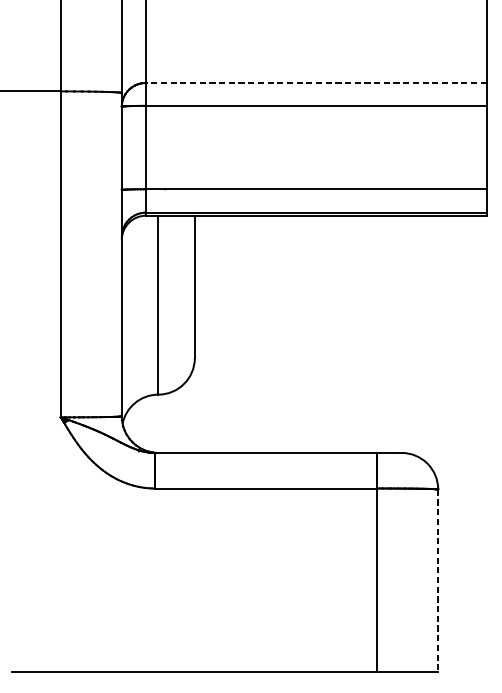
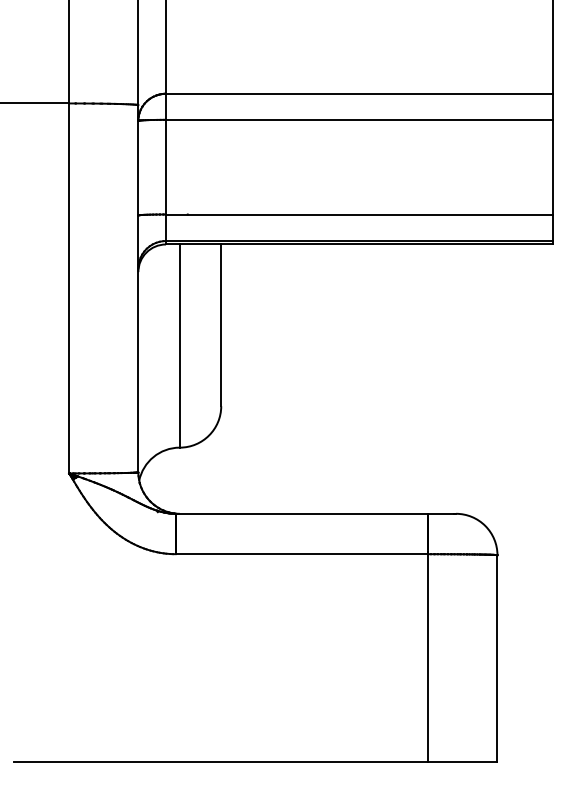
line: (315, 82) -> (358, 93), dashed -> solid
line: (438, 581) -> (497, 659), dashed -> solid

